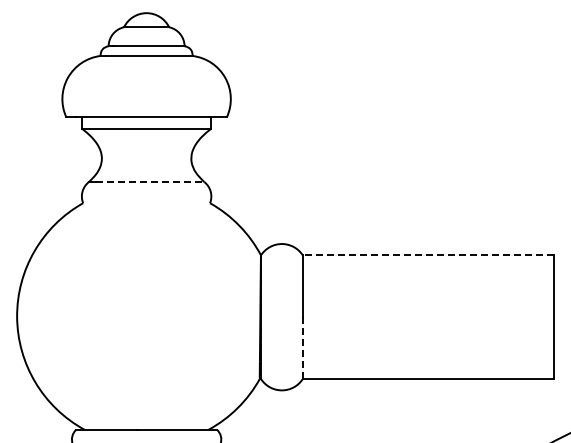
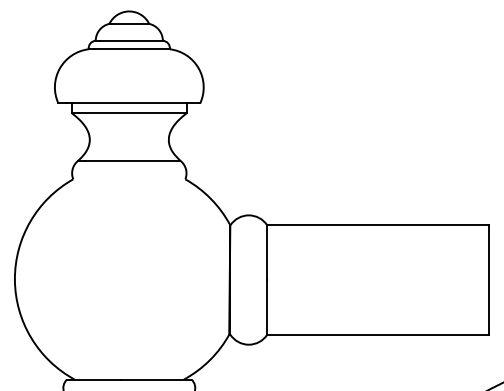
line: (150, 182) -> (132, 161), dashed -> solid
line: (428, 255) -> (378, 225), dashed -> solid
line: (302, 348) -> (267, 307), dashed -> solid

